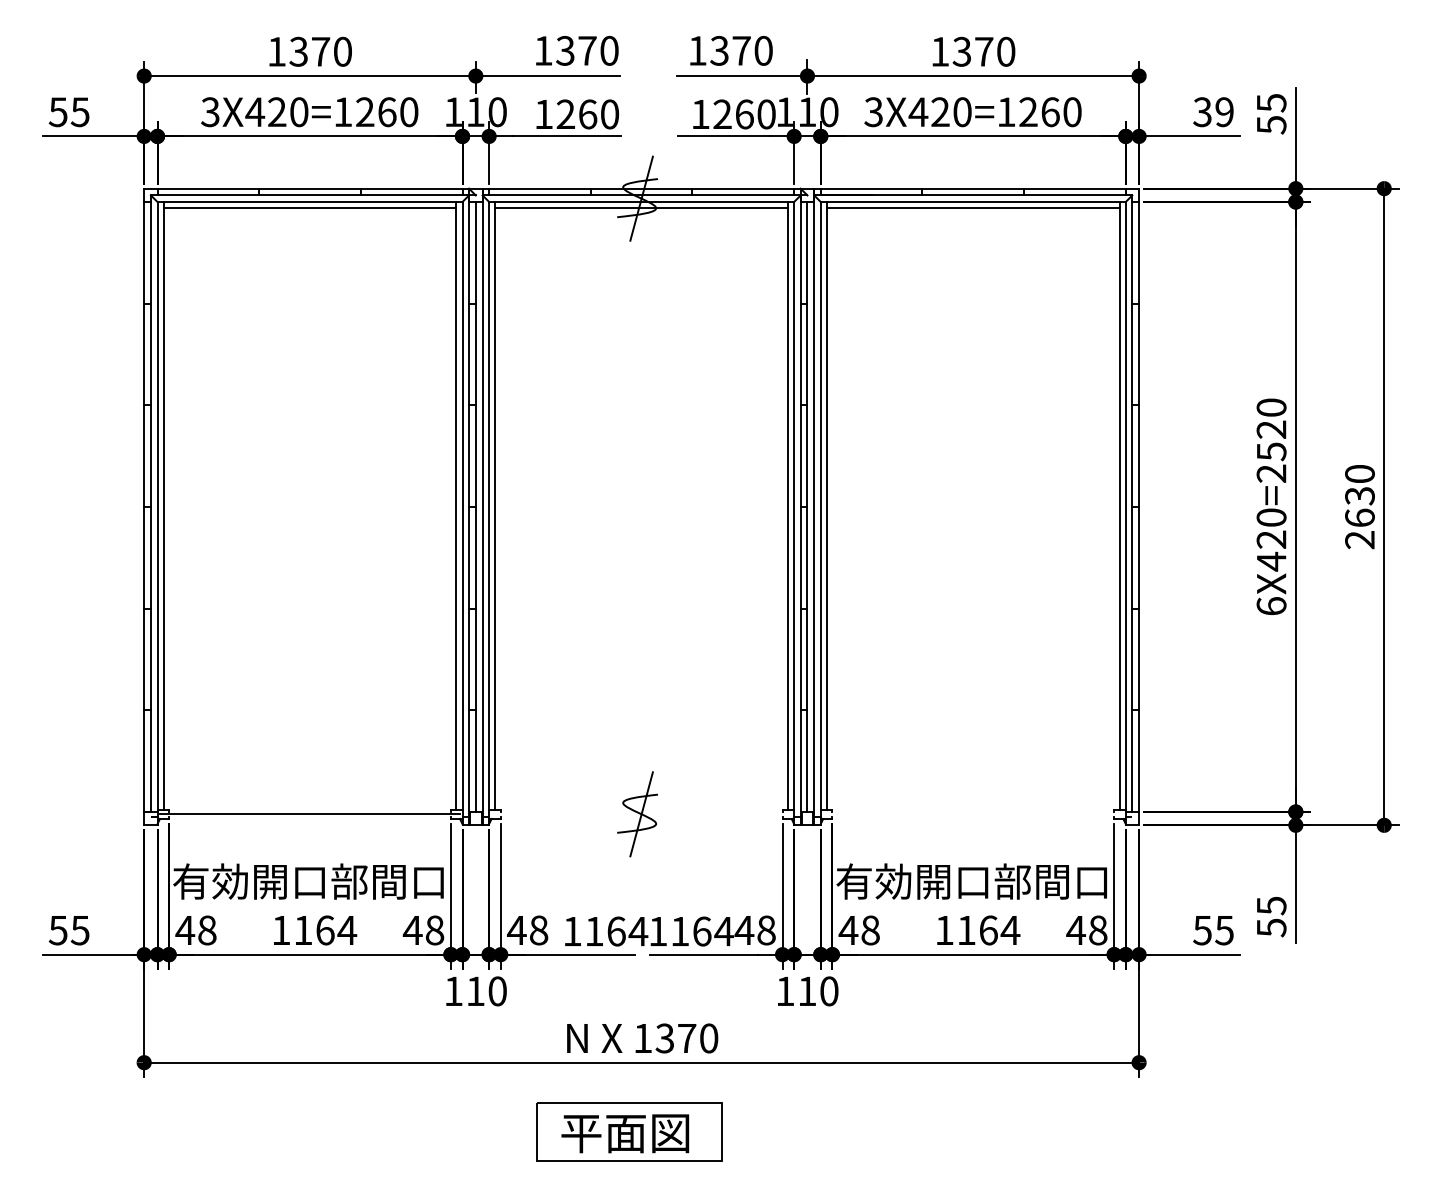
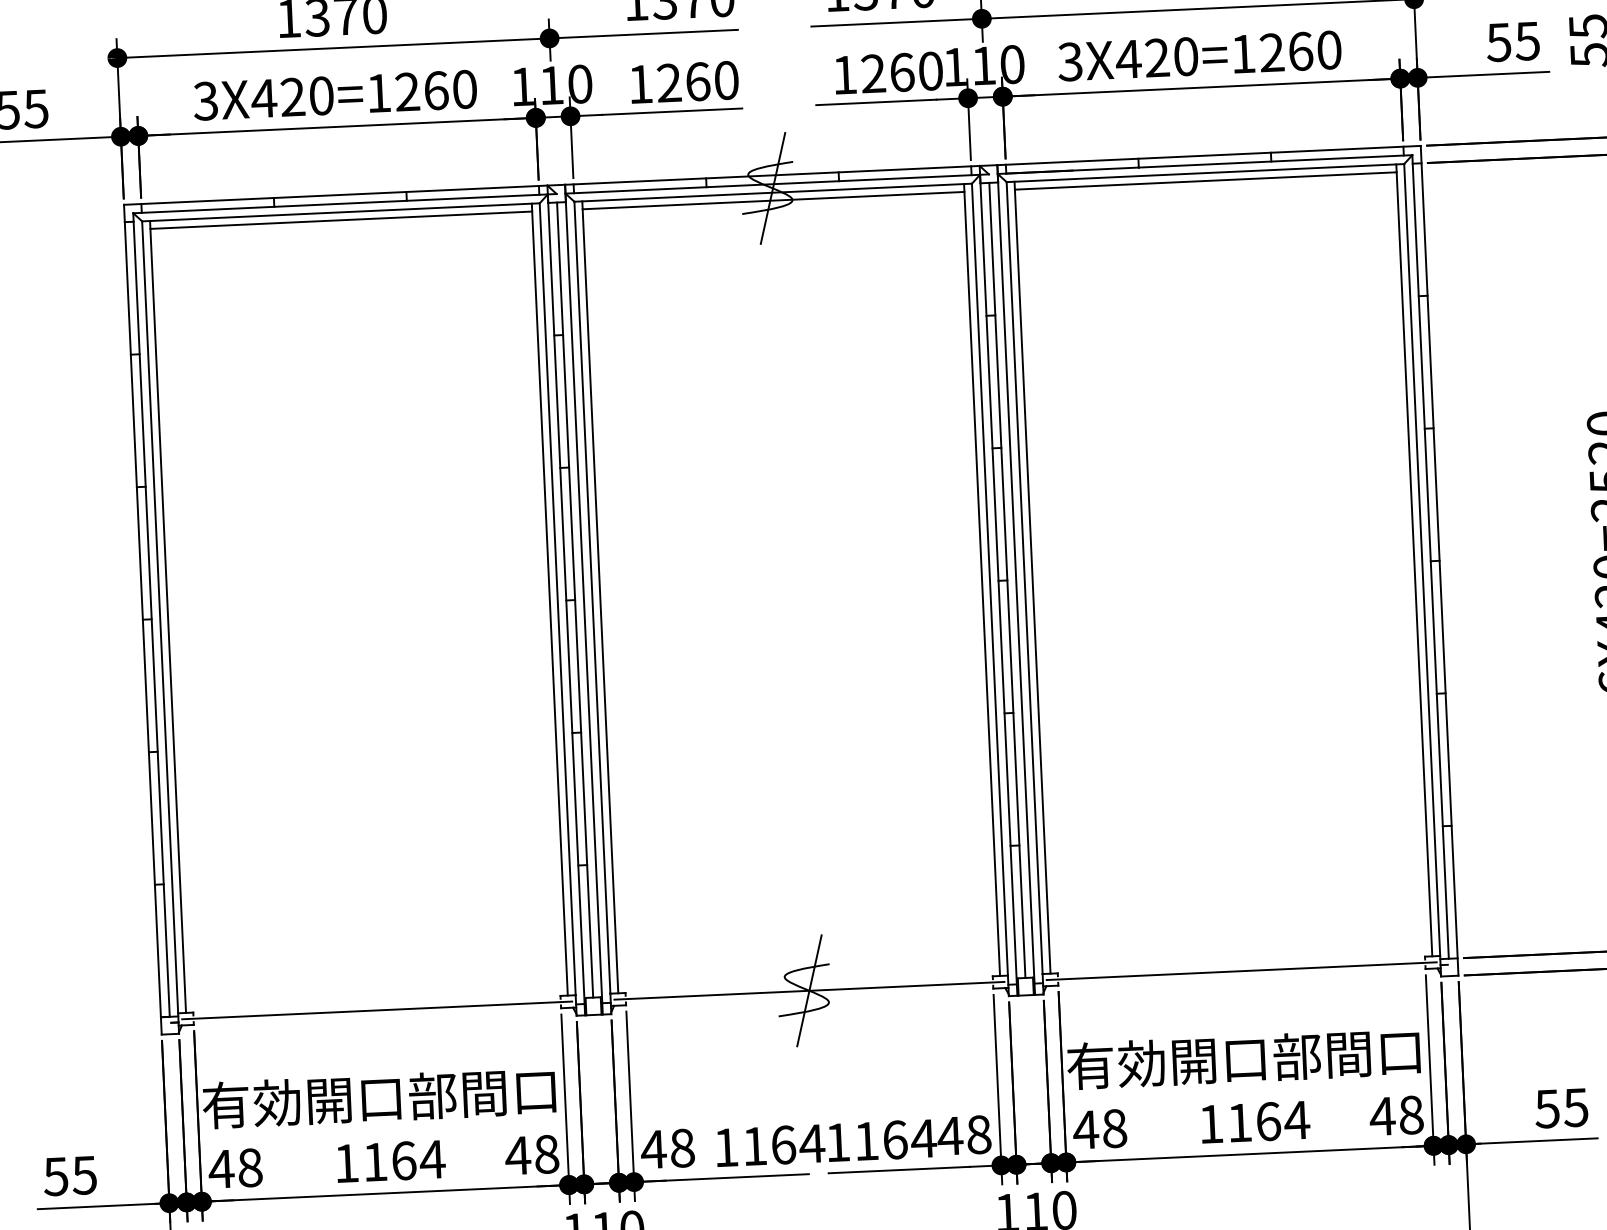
text: (1213, 112) -> (1513, 42), 39 -> 55
line: (641, 814) -> (809, 991), added
line: (972, 814) -> (1240, 971), added

